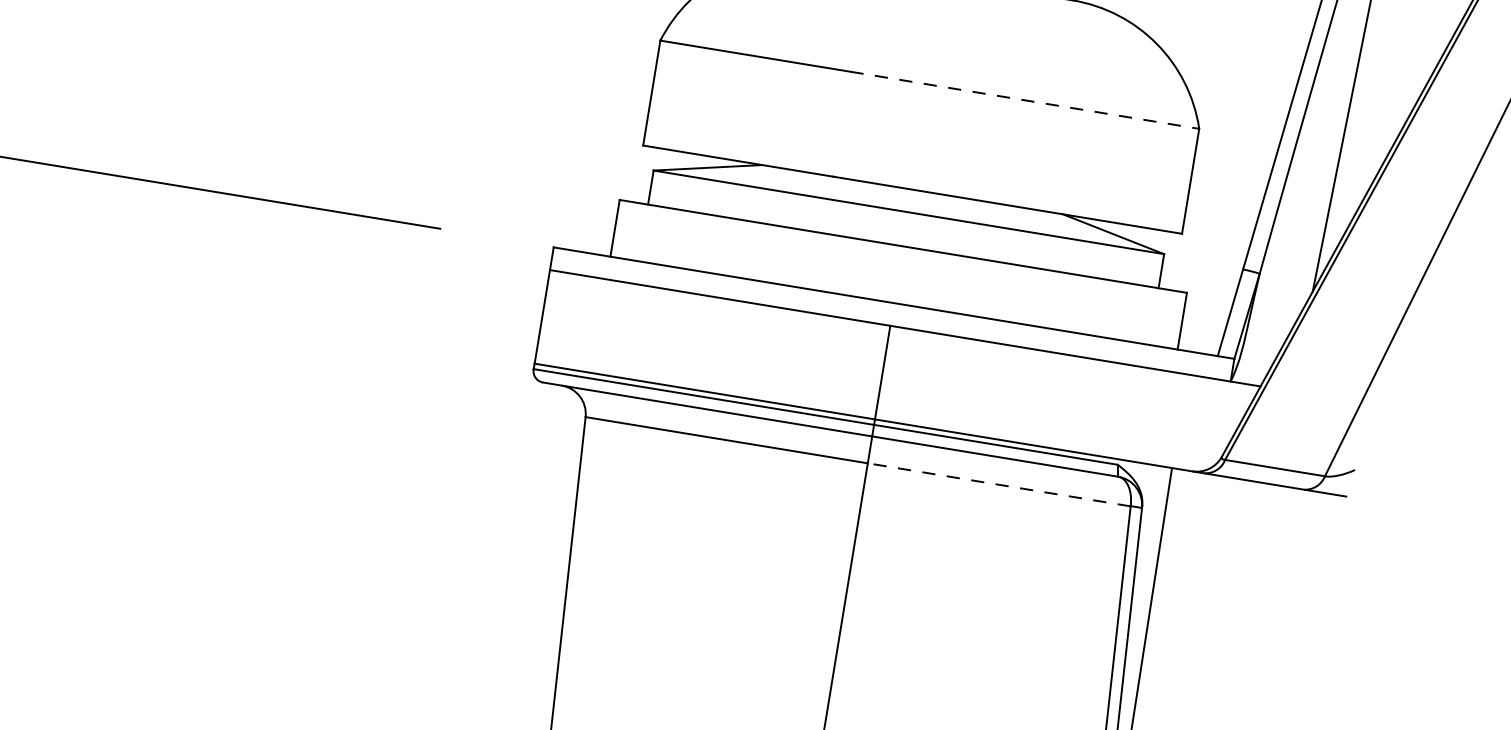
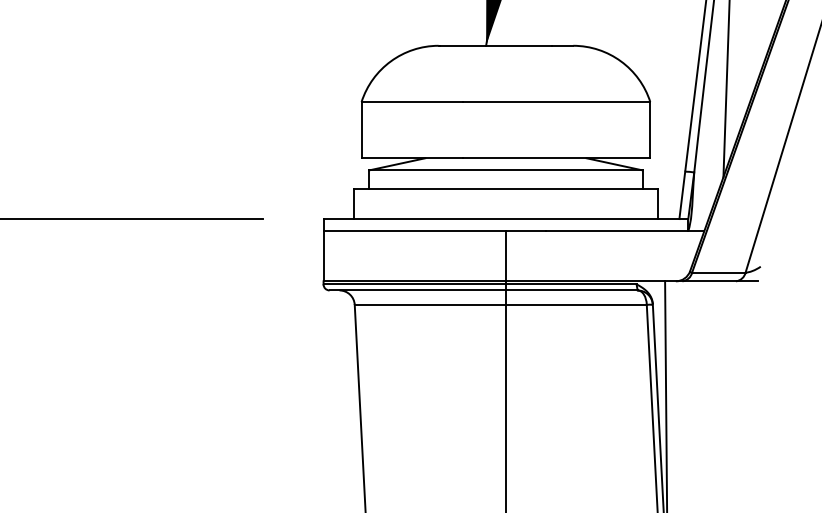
line: (1025, 101) -> (557, 102), dashed -> solid
line: (997, 483) -> (575, 304), dashed -> solid

